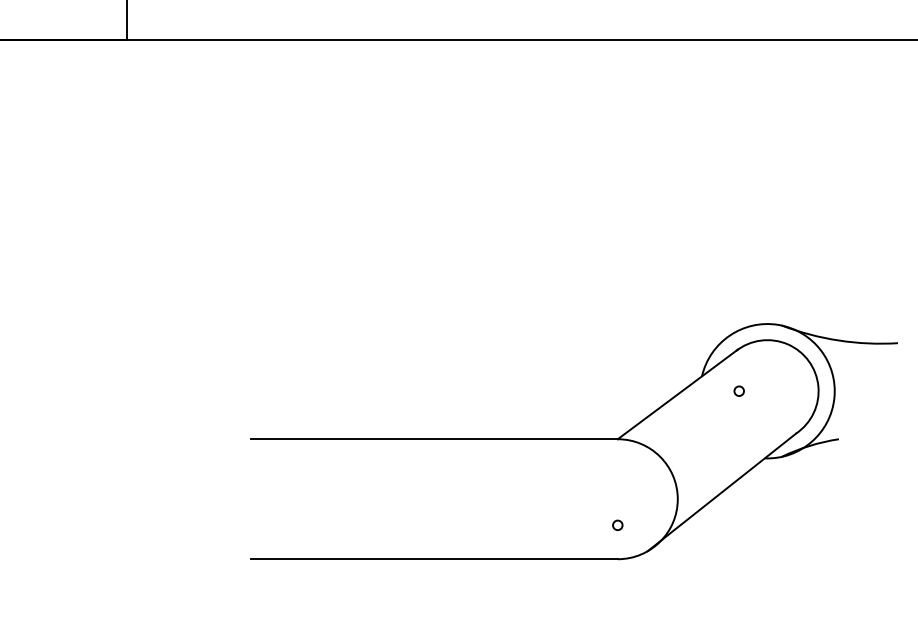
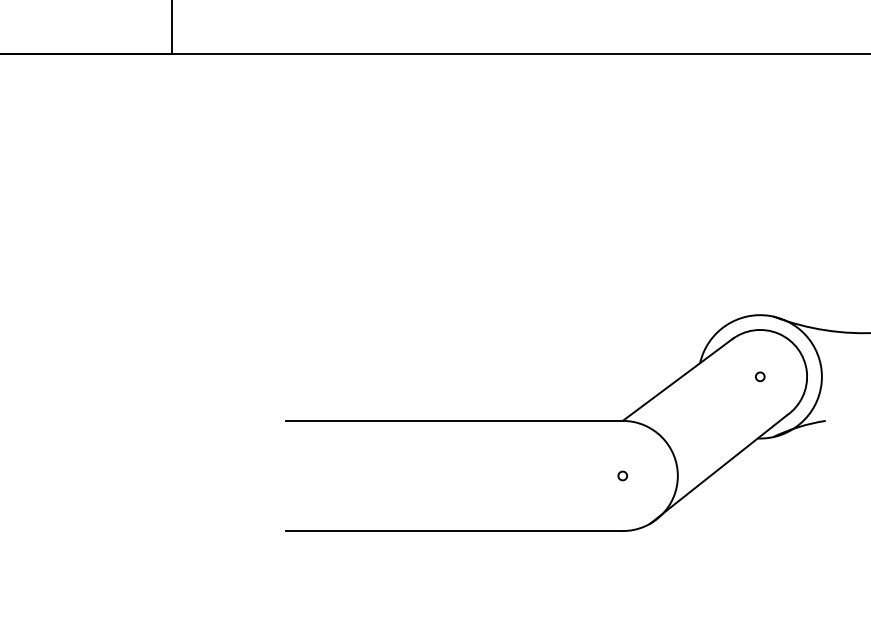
circle: (739, 390) -> (760, 376), moved
circle: (617, 524) -> (622, 475), moved

